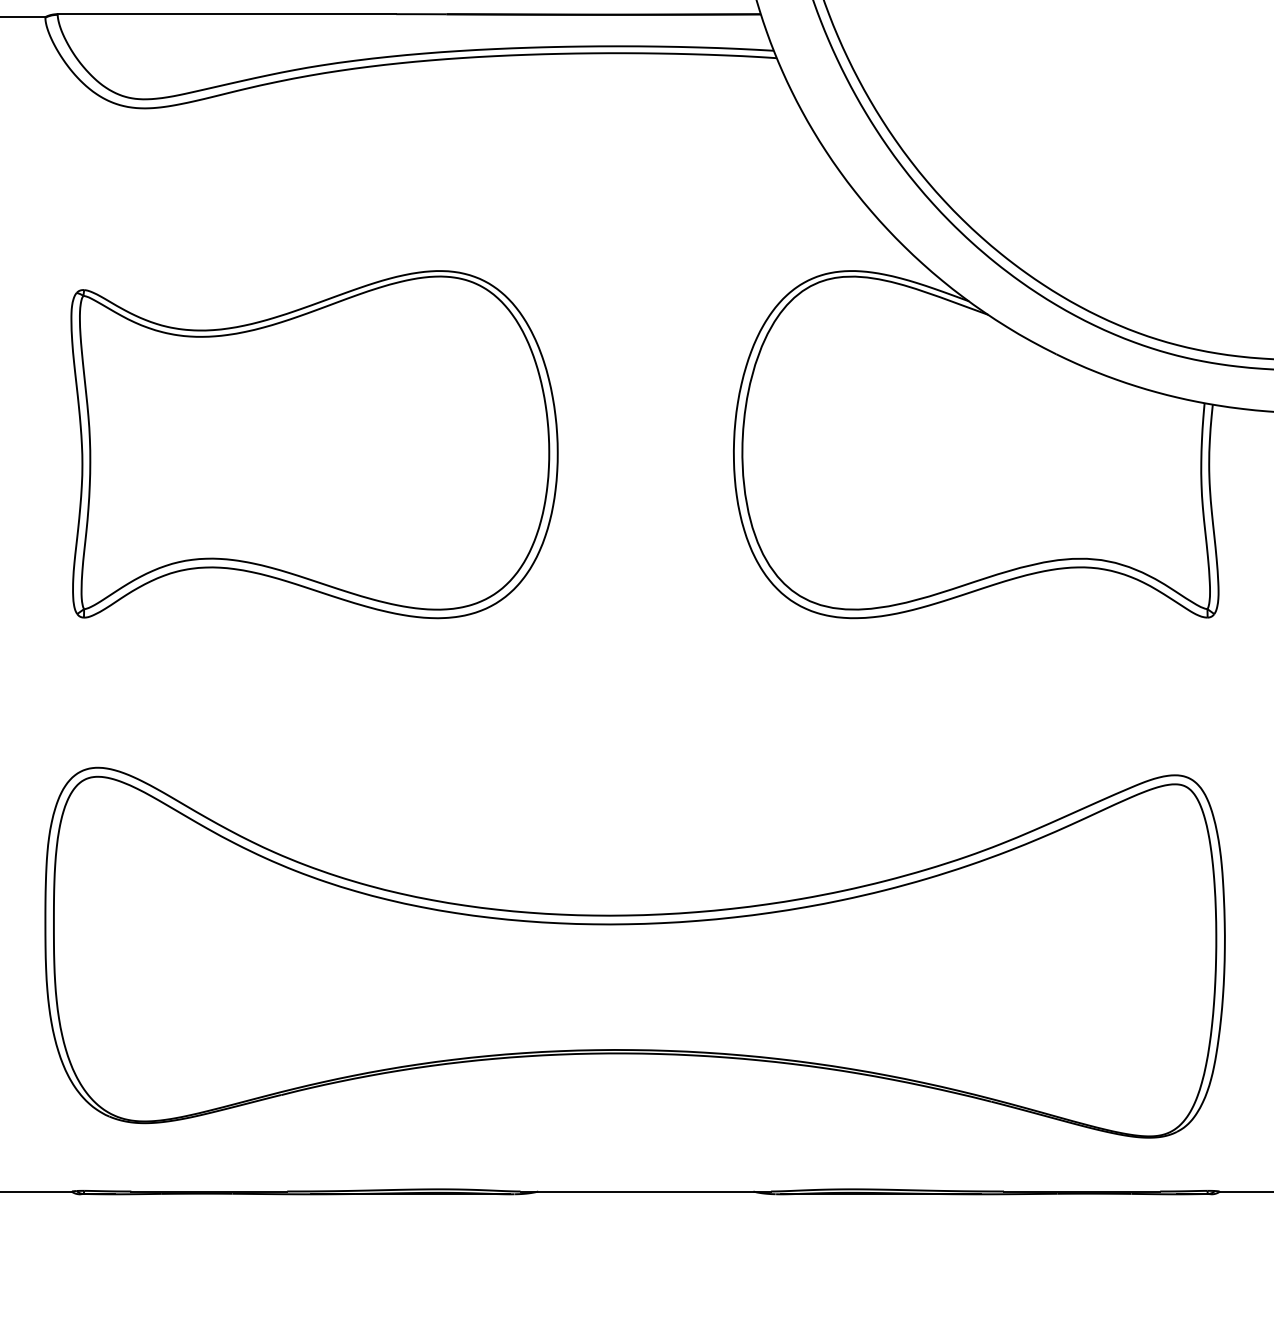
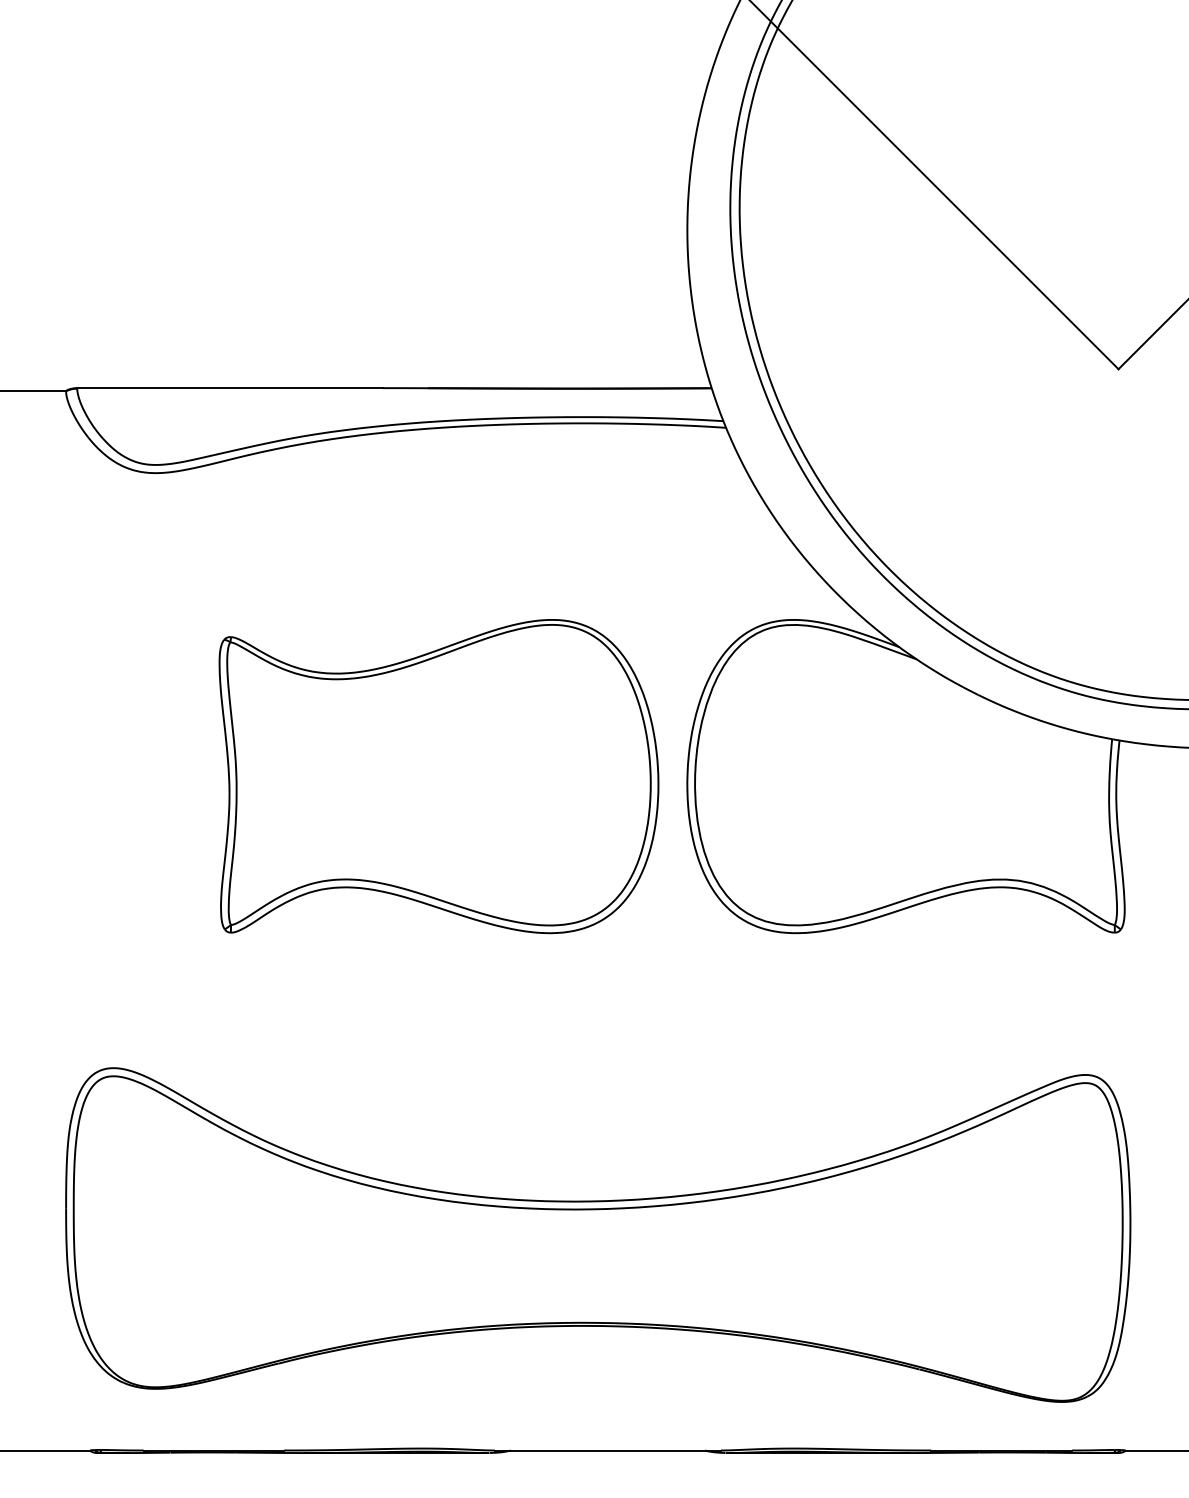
part: (314, 444) -> (438, 776), moved

